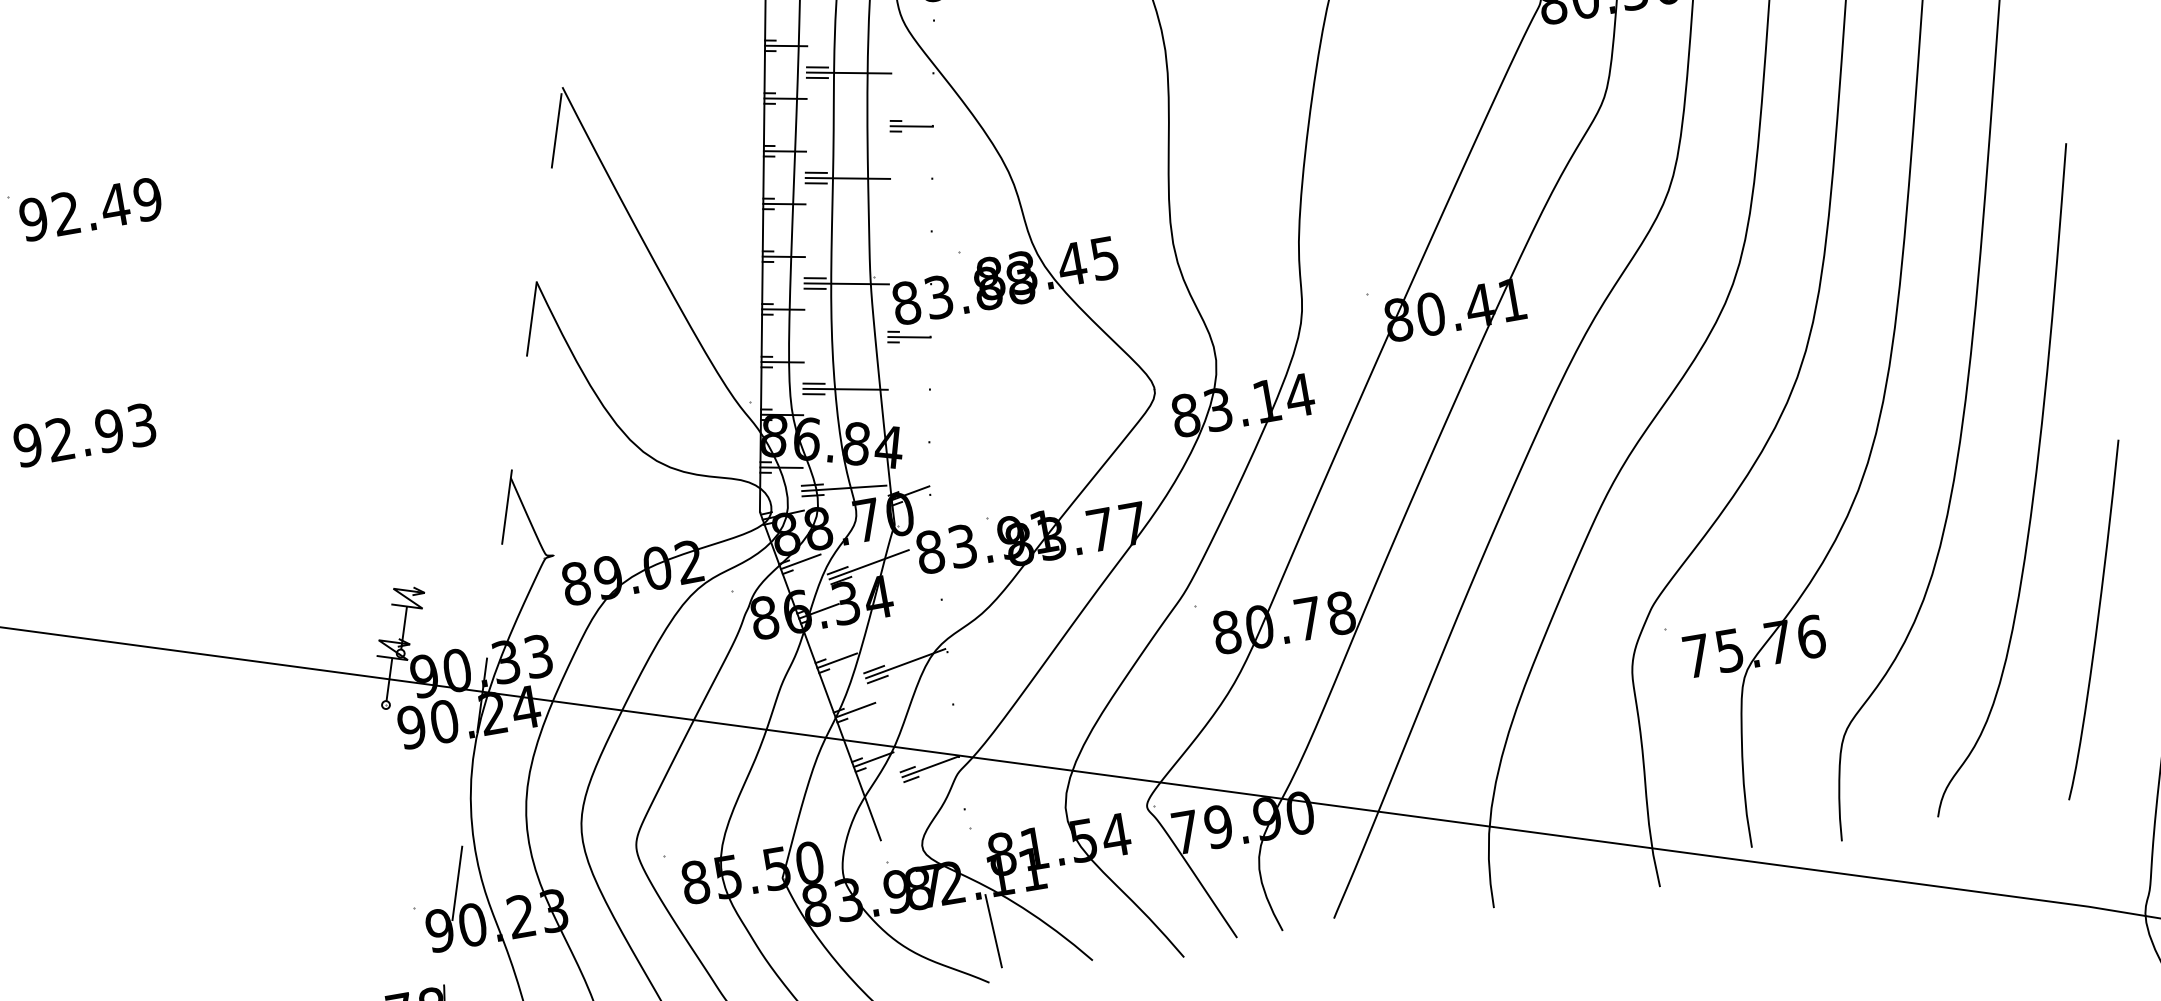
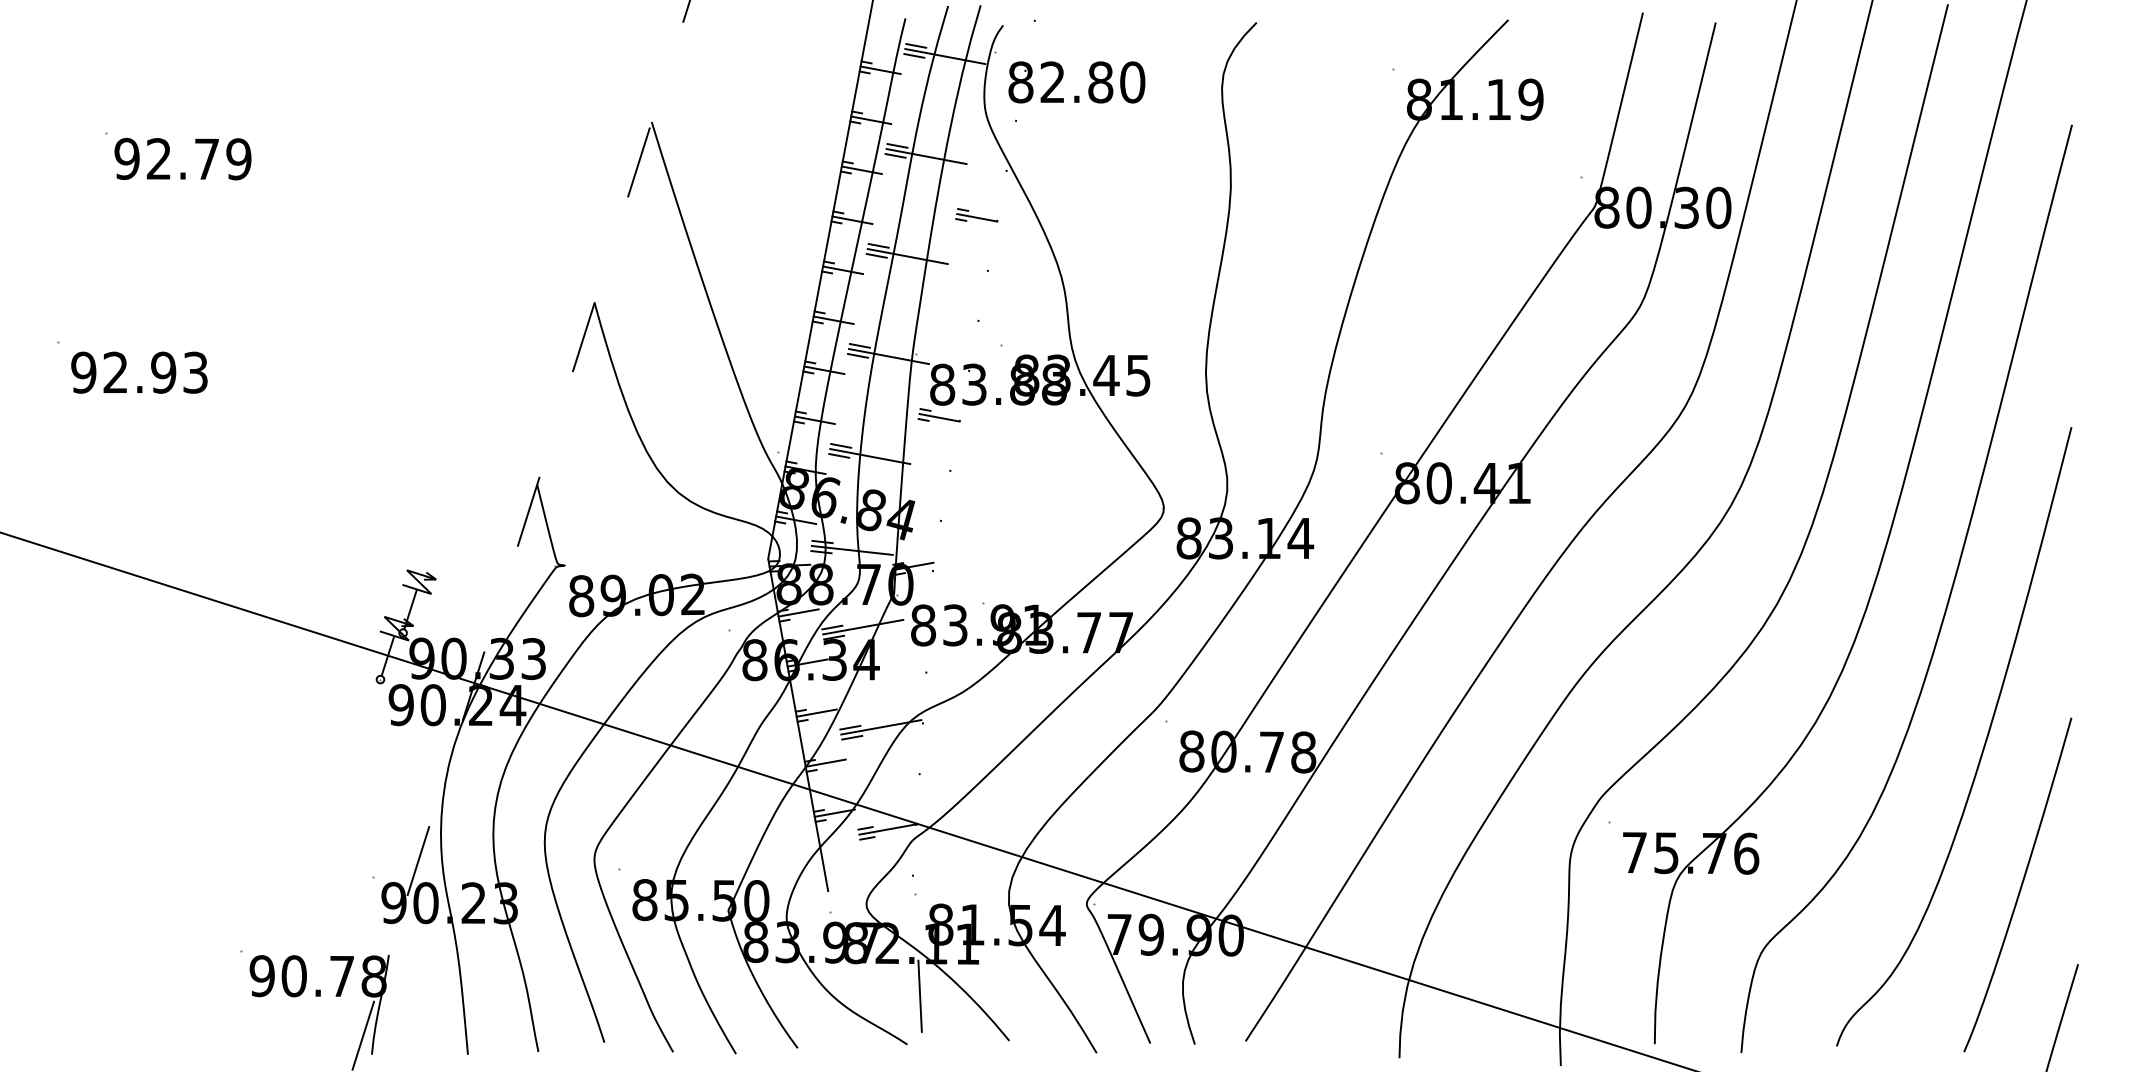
text: (114, 204) -> (206, 158), 92.49 -> 92.79

